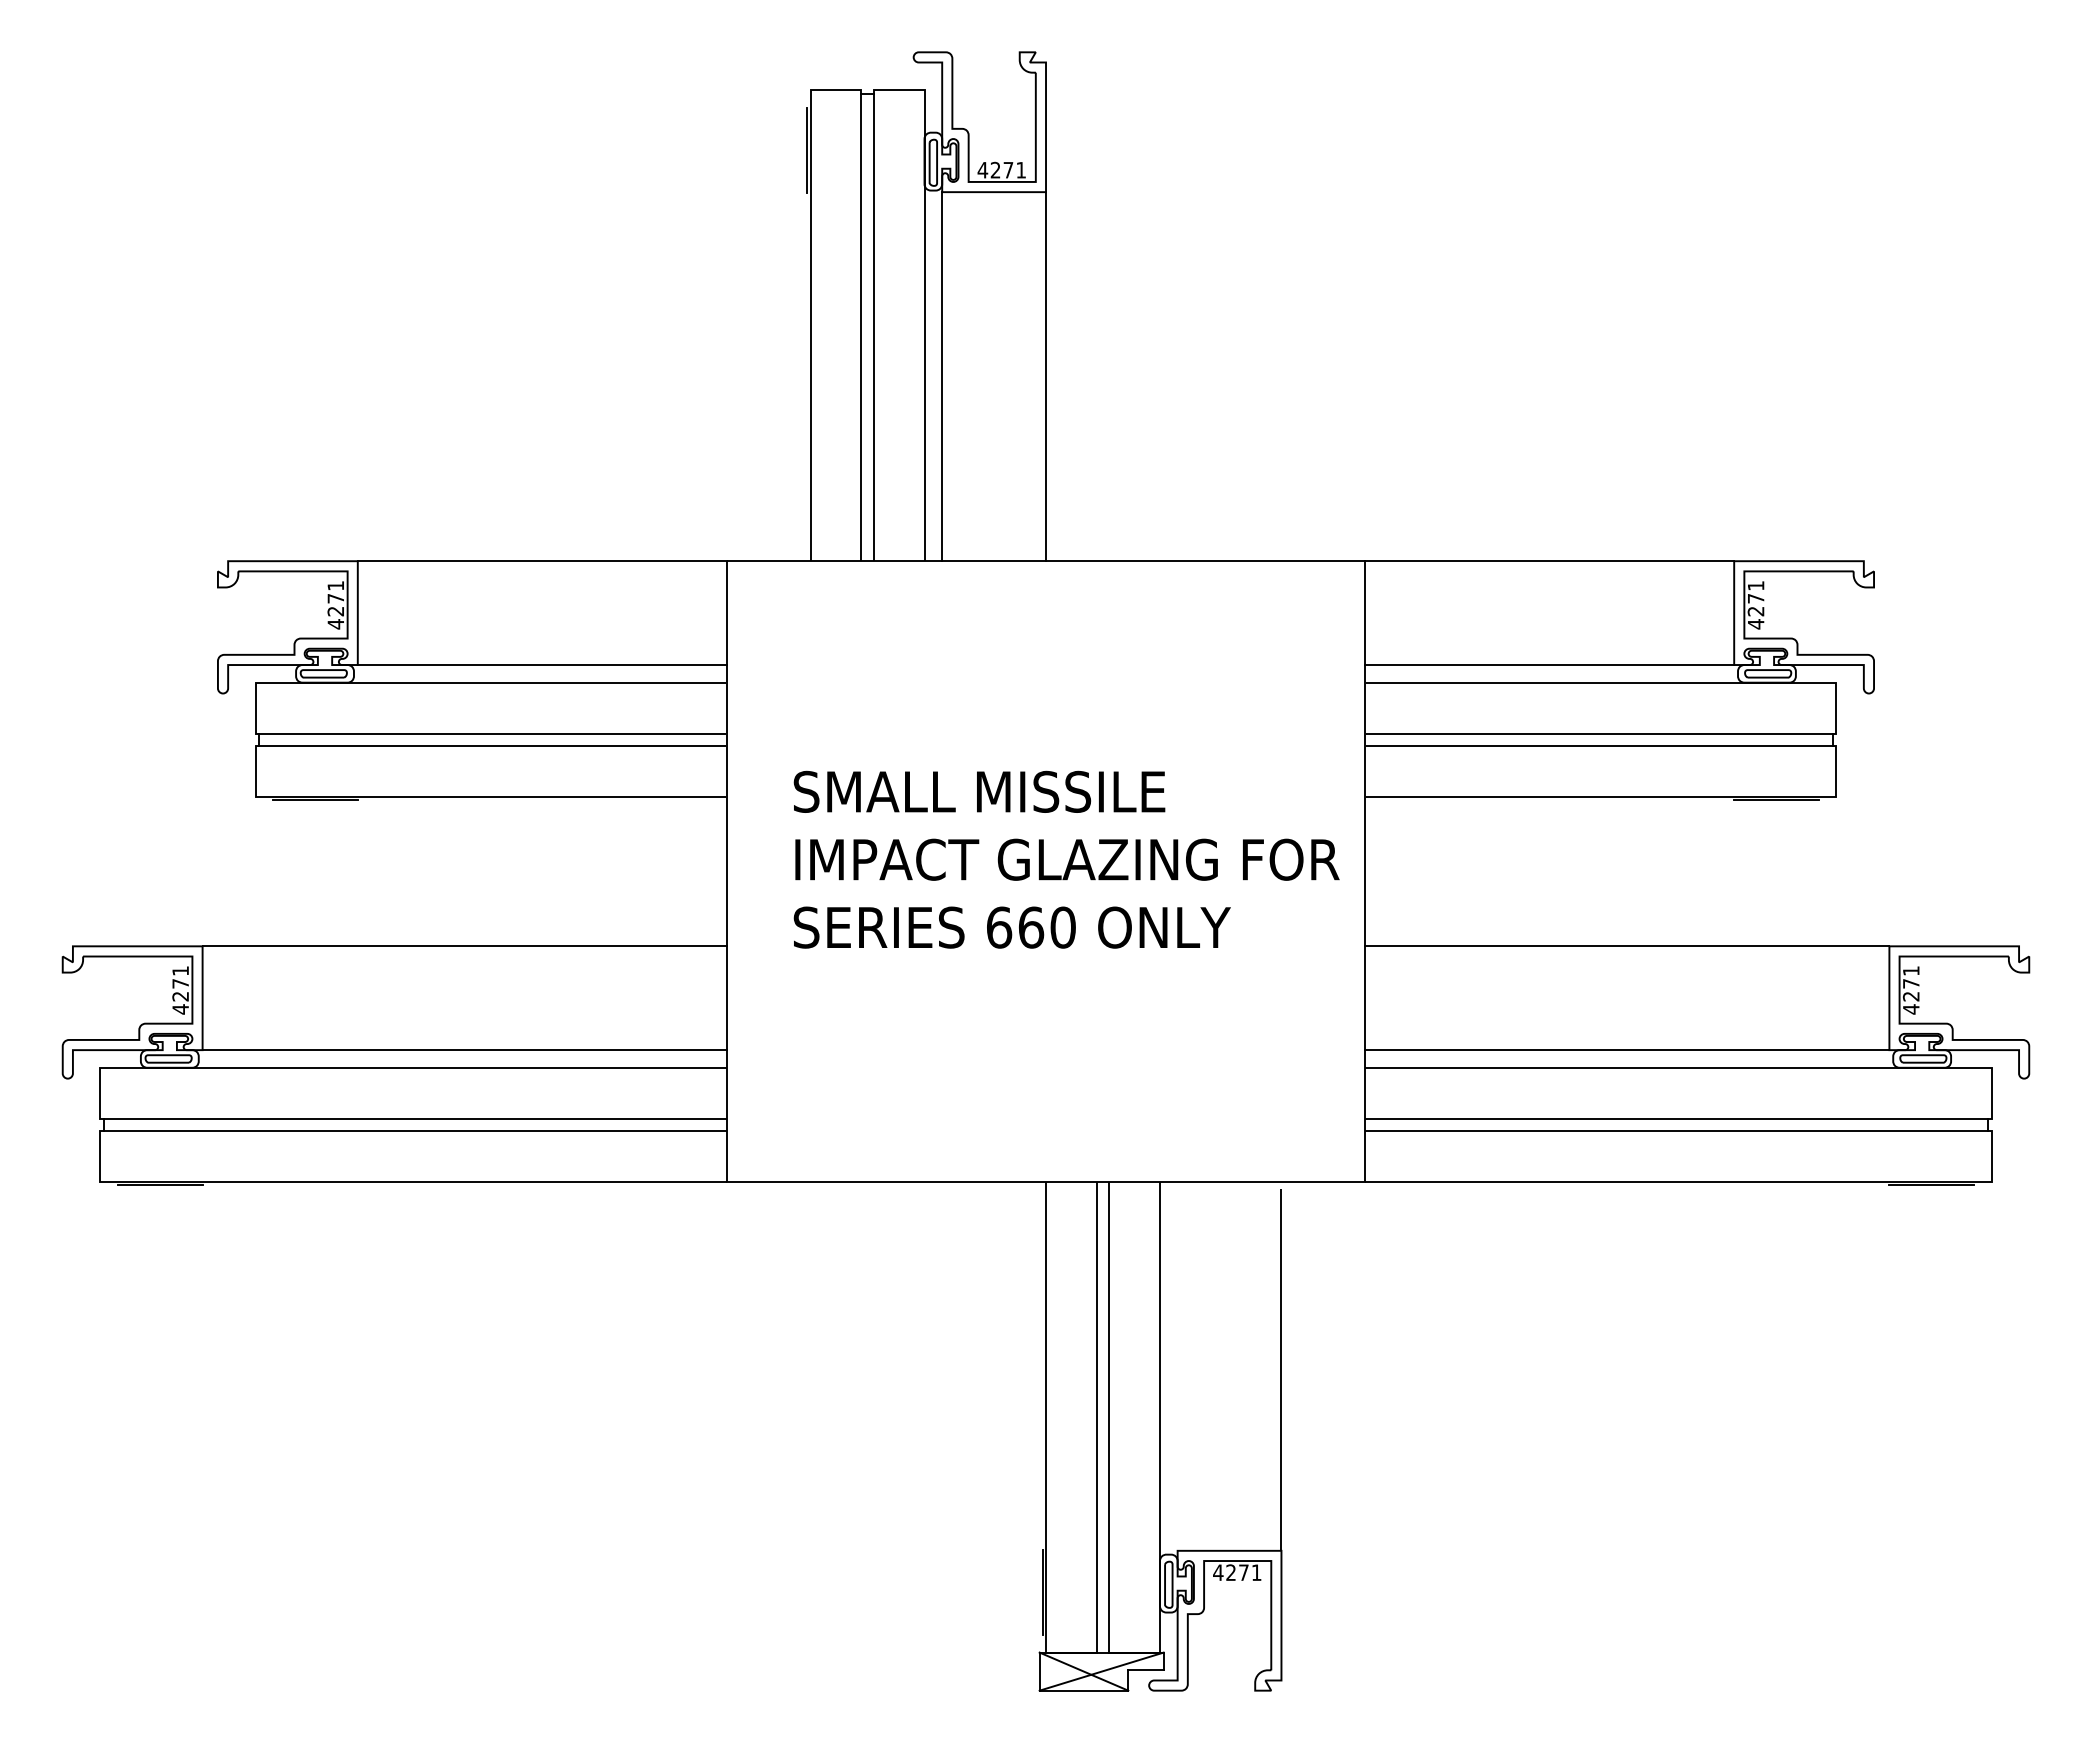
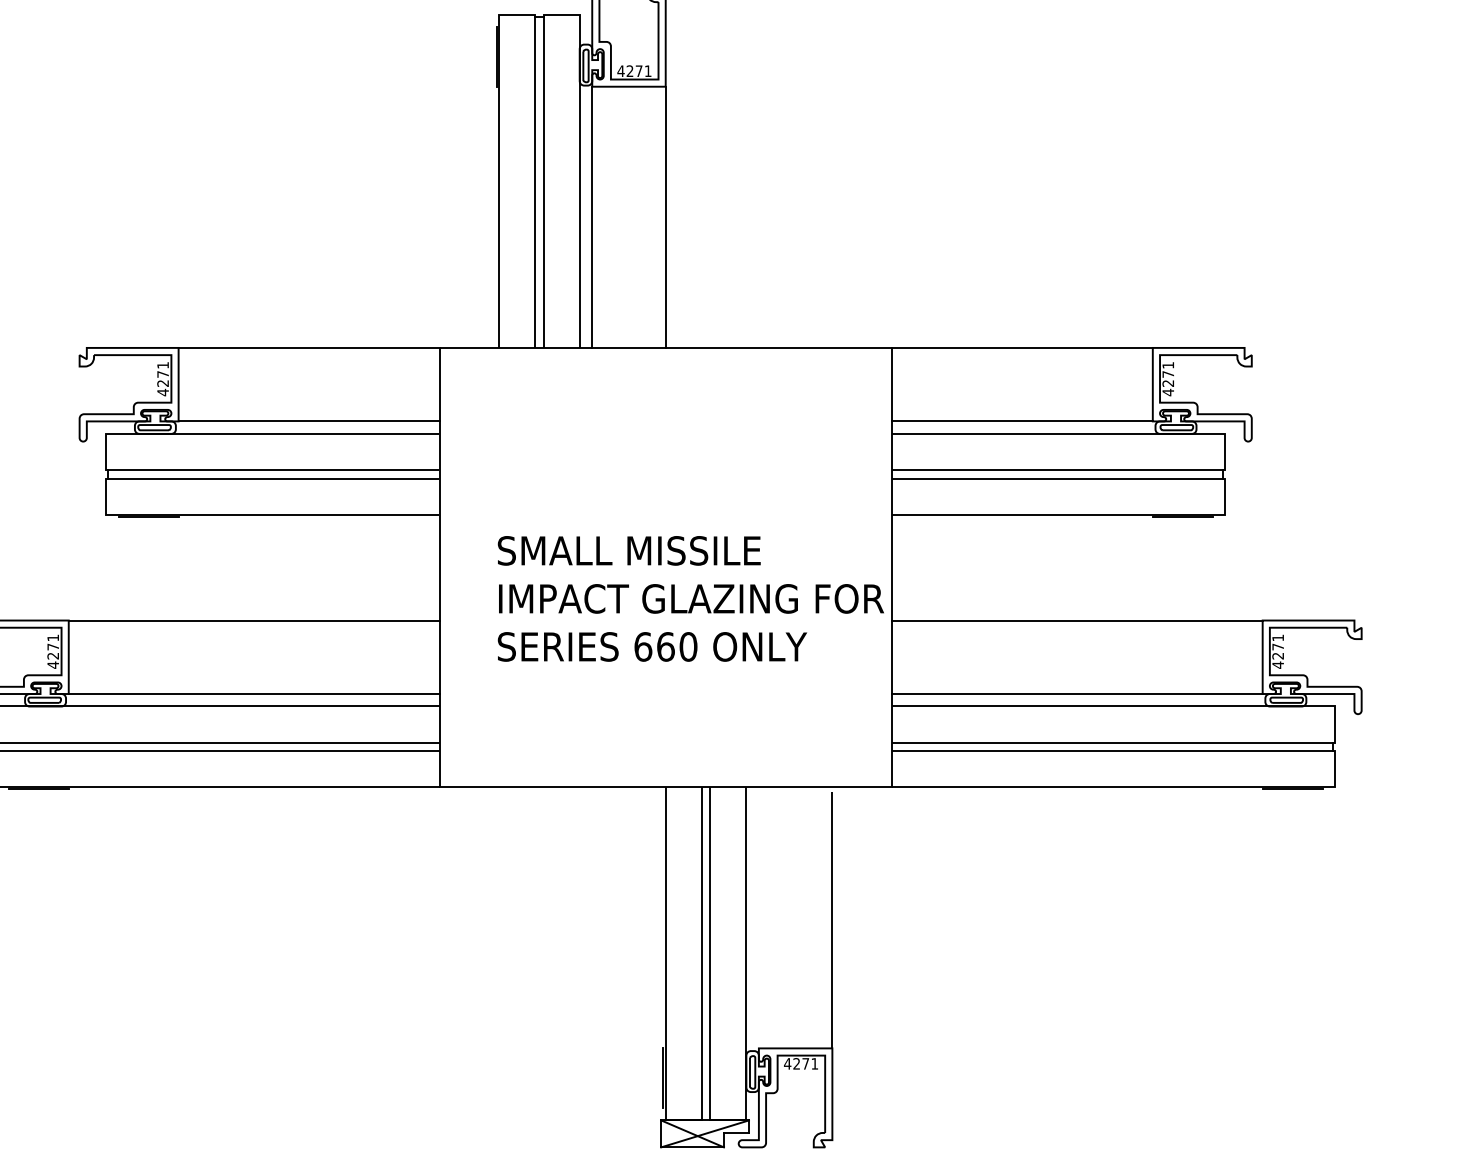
text: (1066, 859) -> (690, 598), moved

